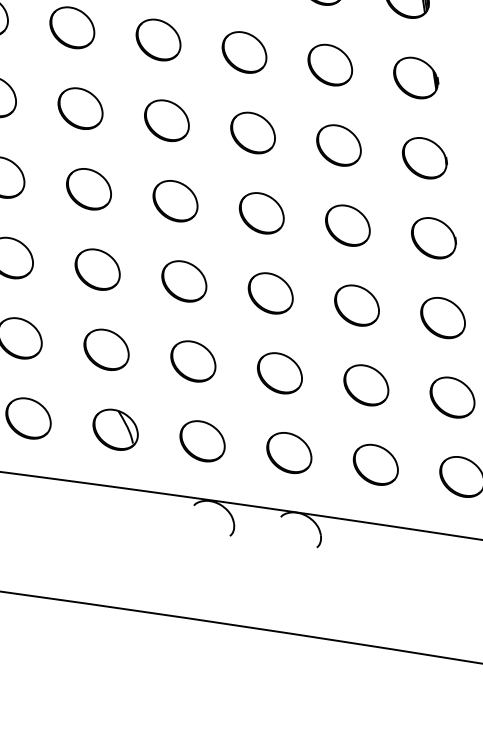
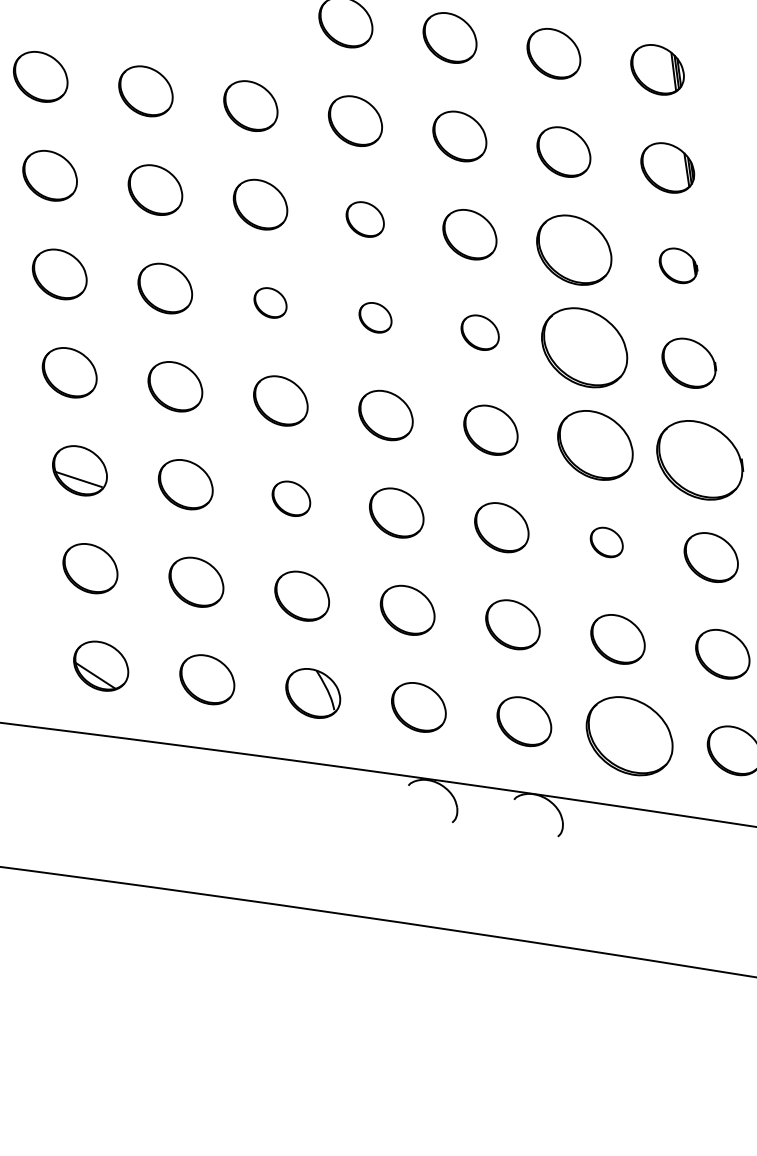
part: (157, 39) -> (364, 219), size x0.7
part: (329, 64) -> (573, 249), size x1.4
part: (416, 77) -> (678, 265), size x0.7
part: (80, 108) -> (270, 302), size x0.6
part: (166, 120) -> (375, 317), size x0.6
part: (252, 132) -> (479, 332), size x0.7
part: (338, 145) -> (584, 347), size x1.6
part: (347, 225) -> (595, 444), size x1.4
part: (434, 238) -> (700, 460), size x1.6
part: (97, 269) -> (291, 498), size x0.7
part: (356, 305) -> (606, 542), size x0.6
part: (375, 464) -> (629, 735), size x1.6

